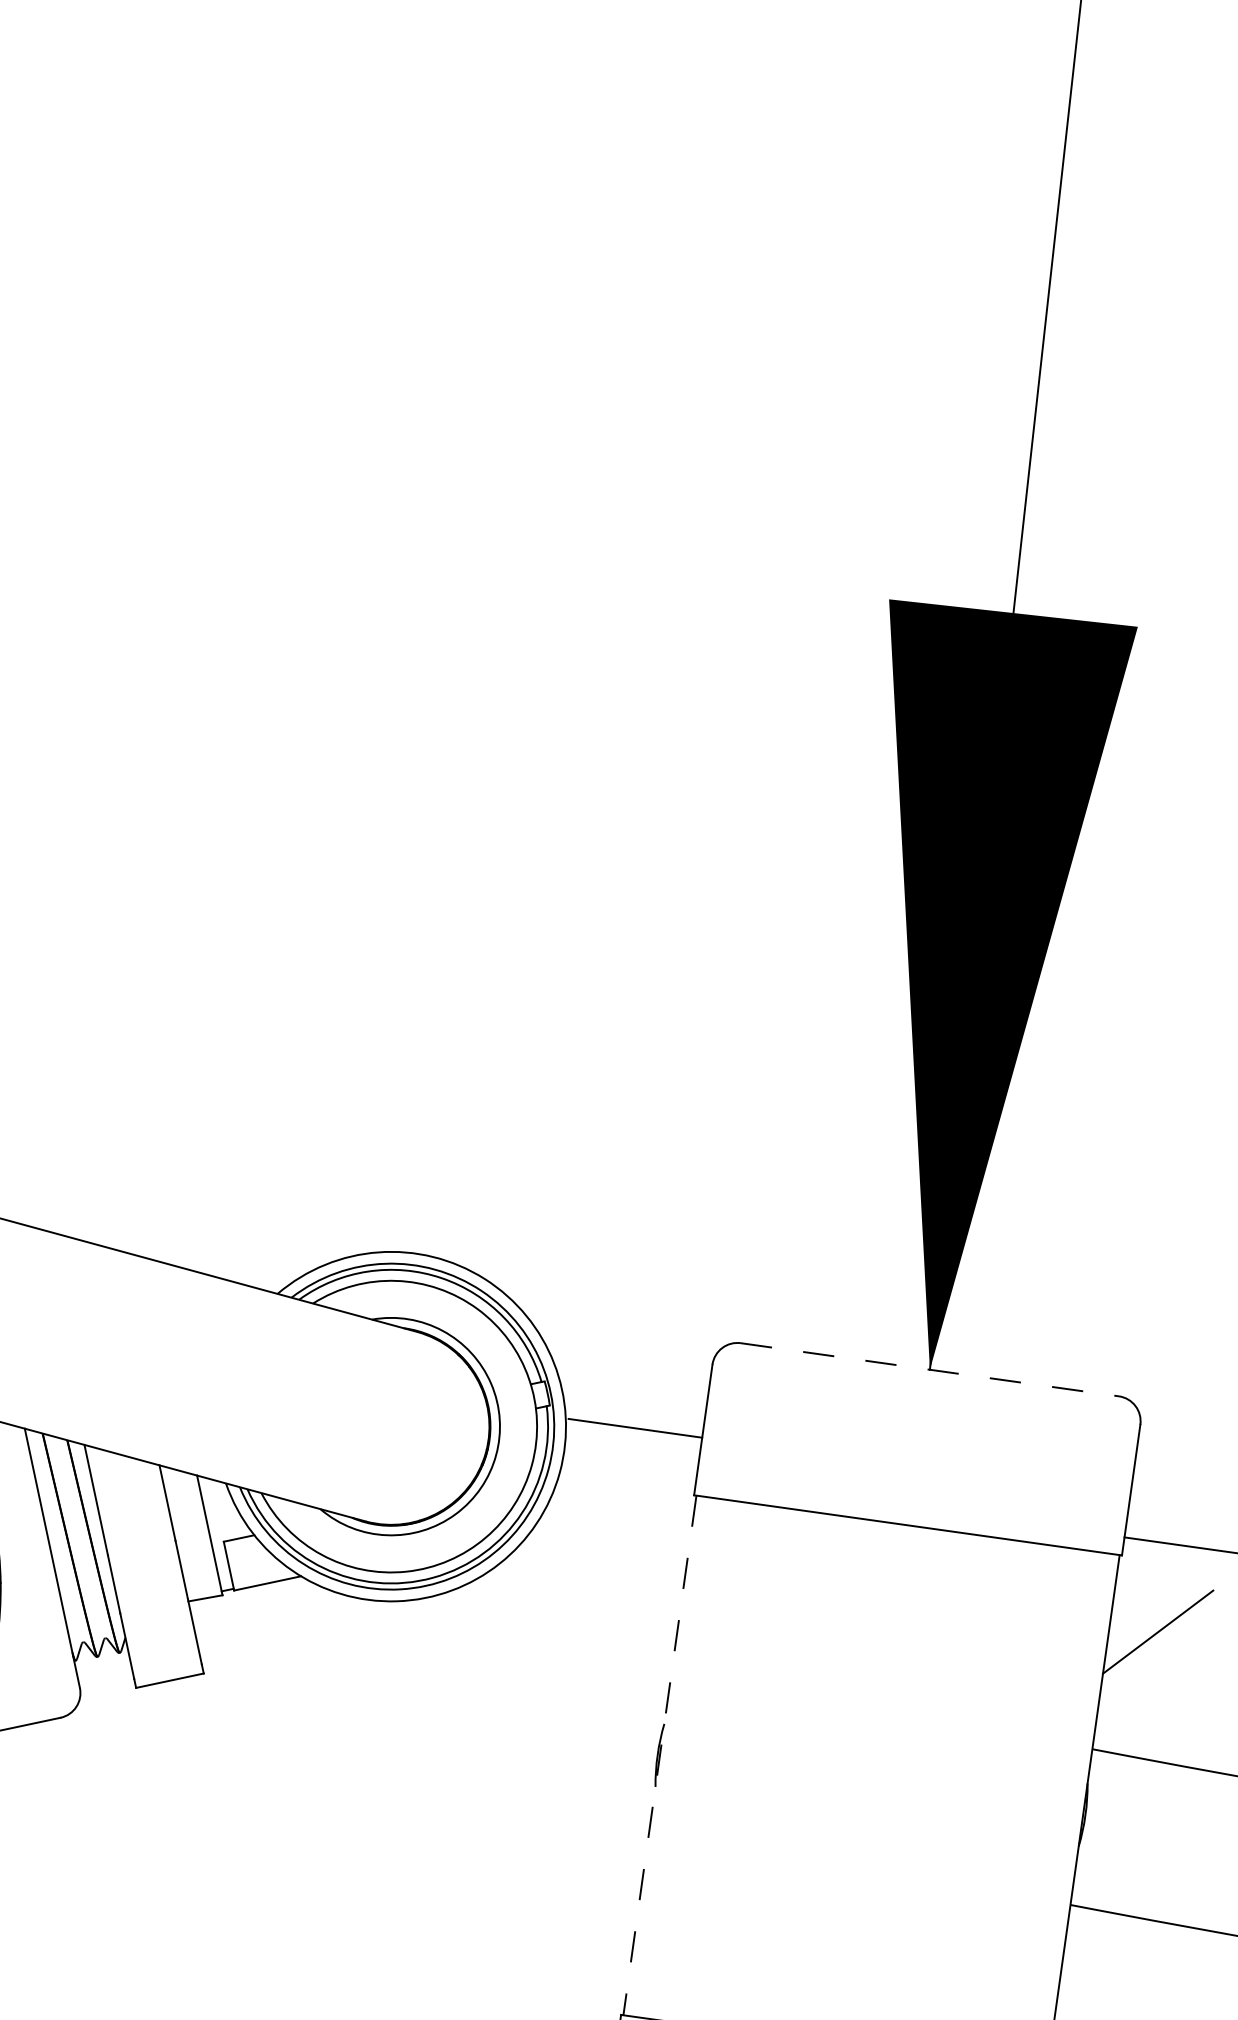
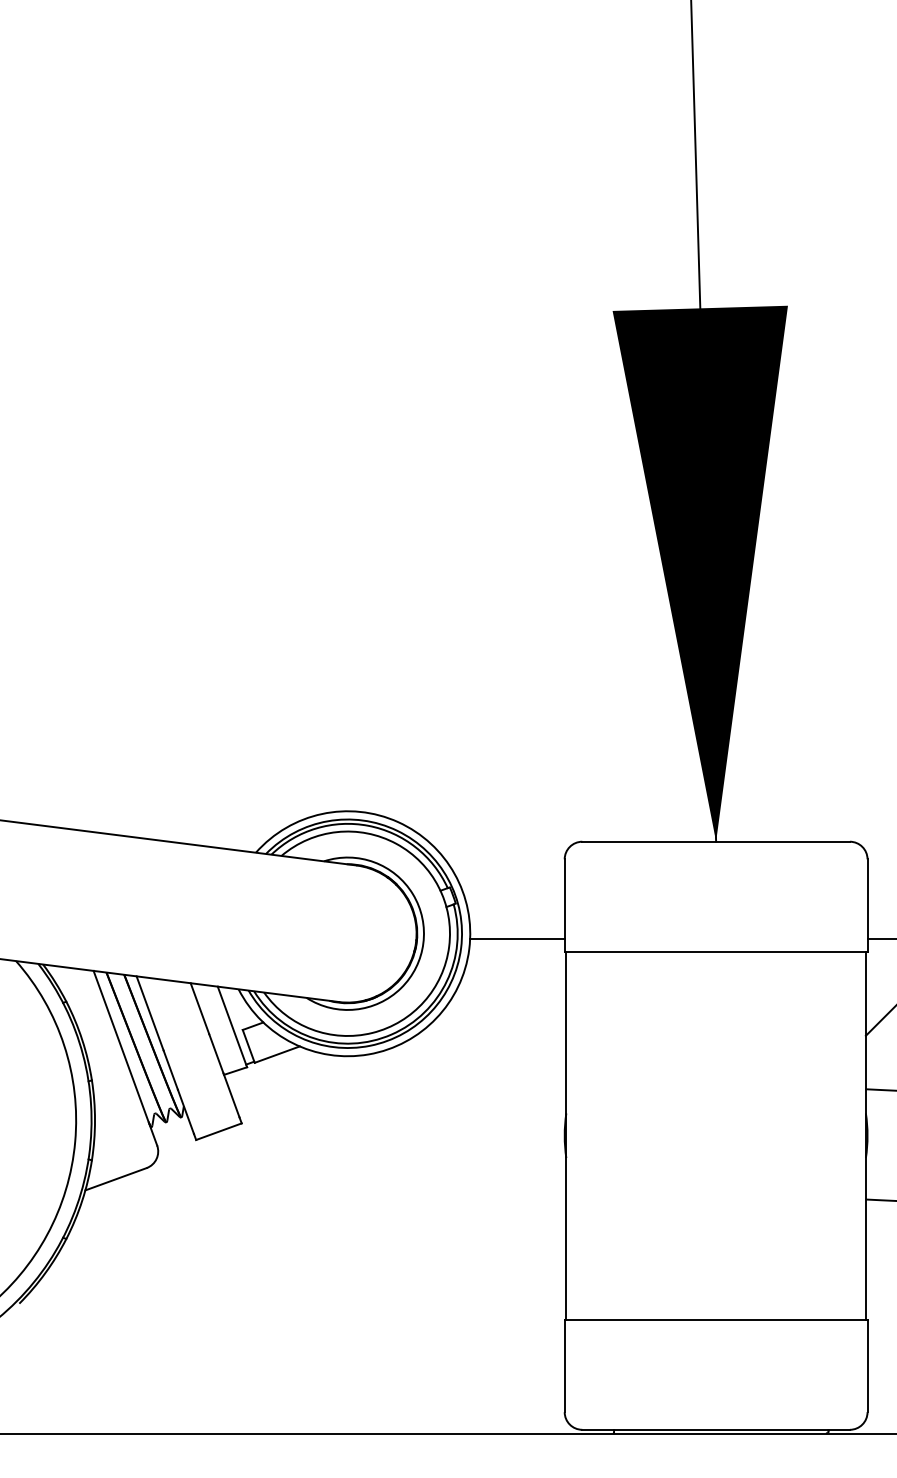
line: (930, 1369) -> (716, 841), dashed -> solid
line: (635, 1428) -> (517, 939), moved
line: (660, 1755) -> (566, 1135), dashed -> solid

